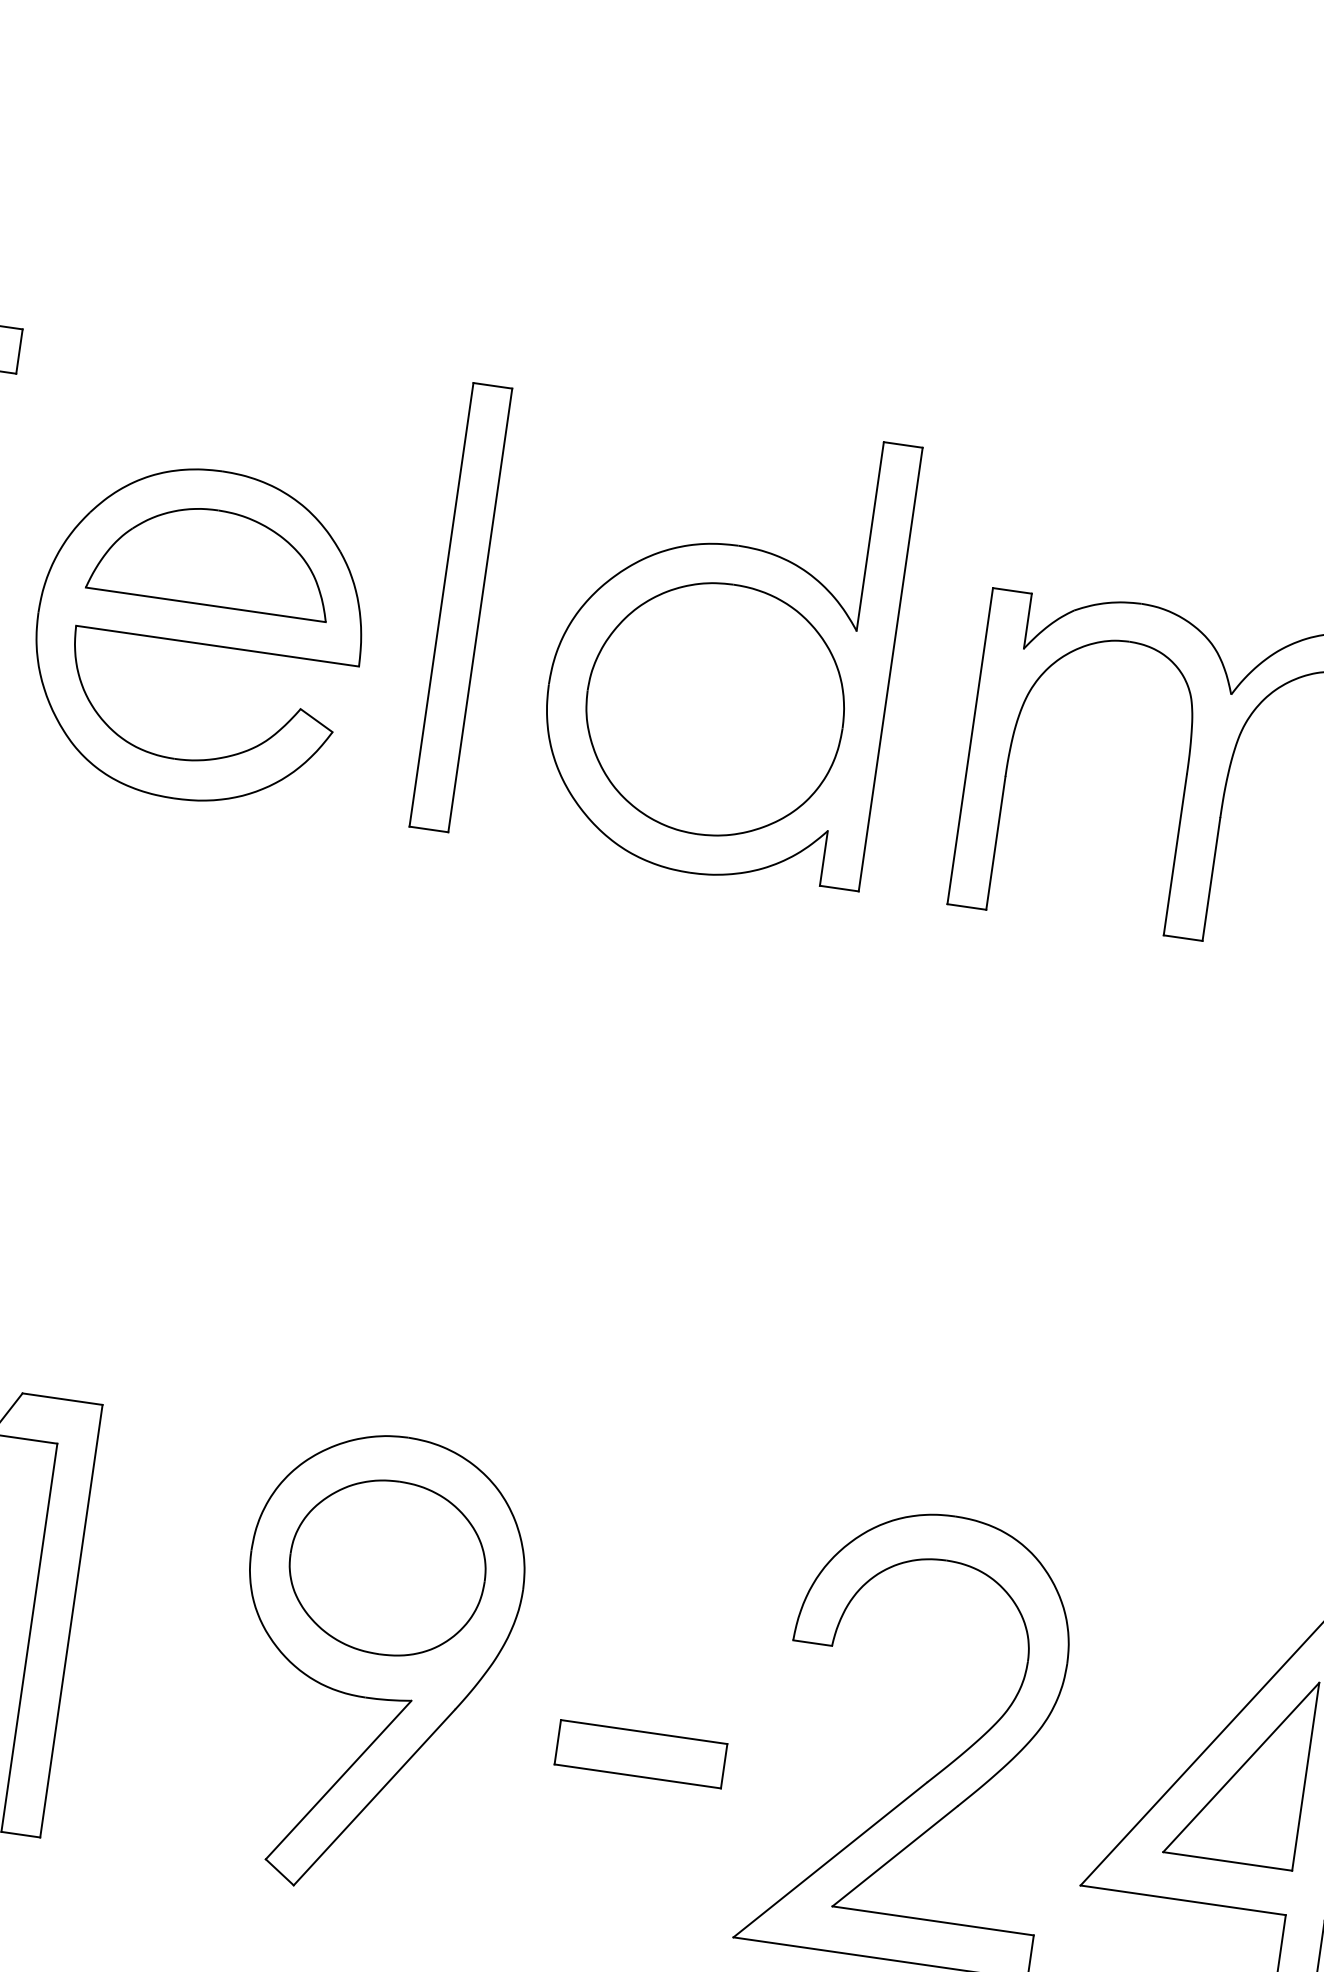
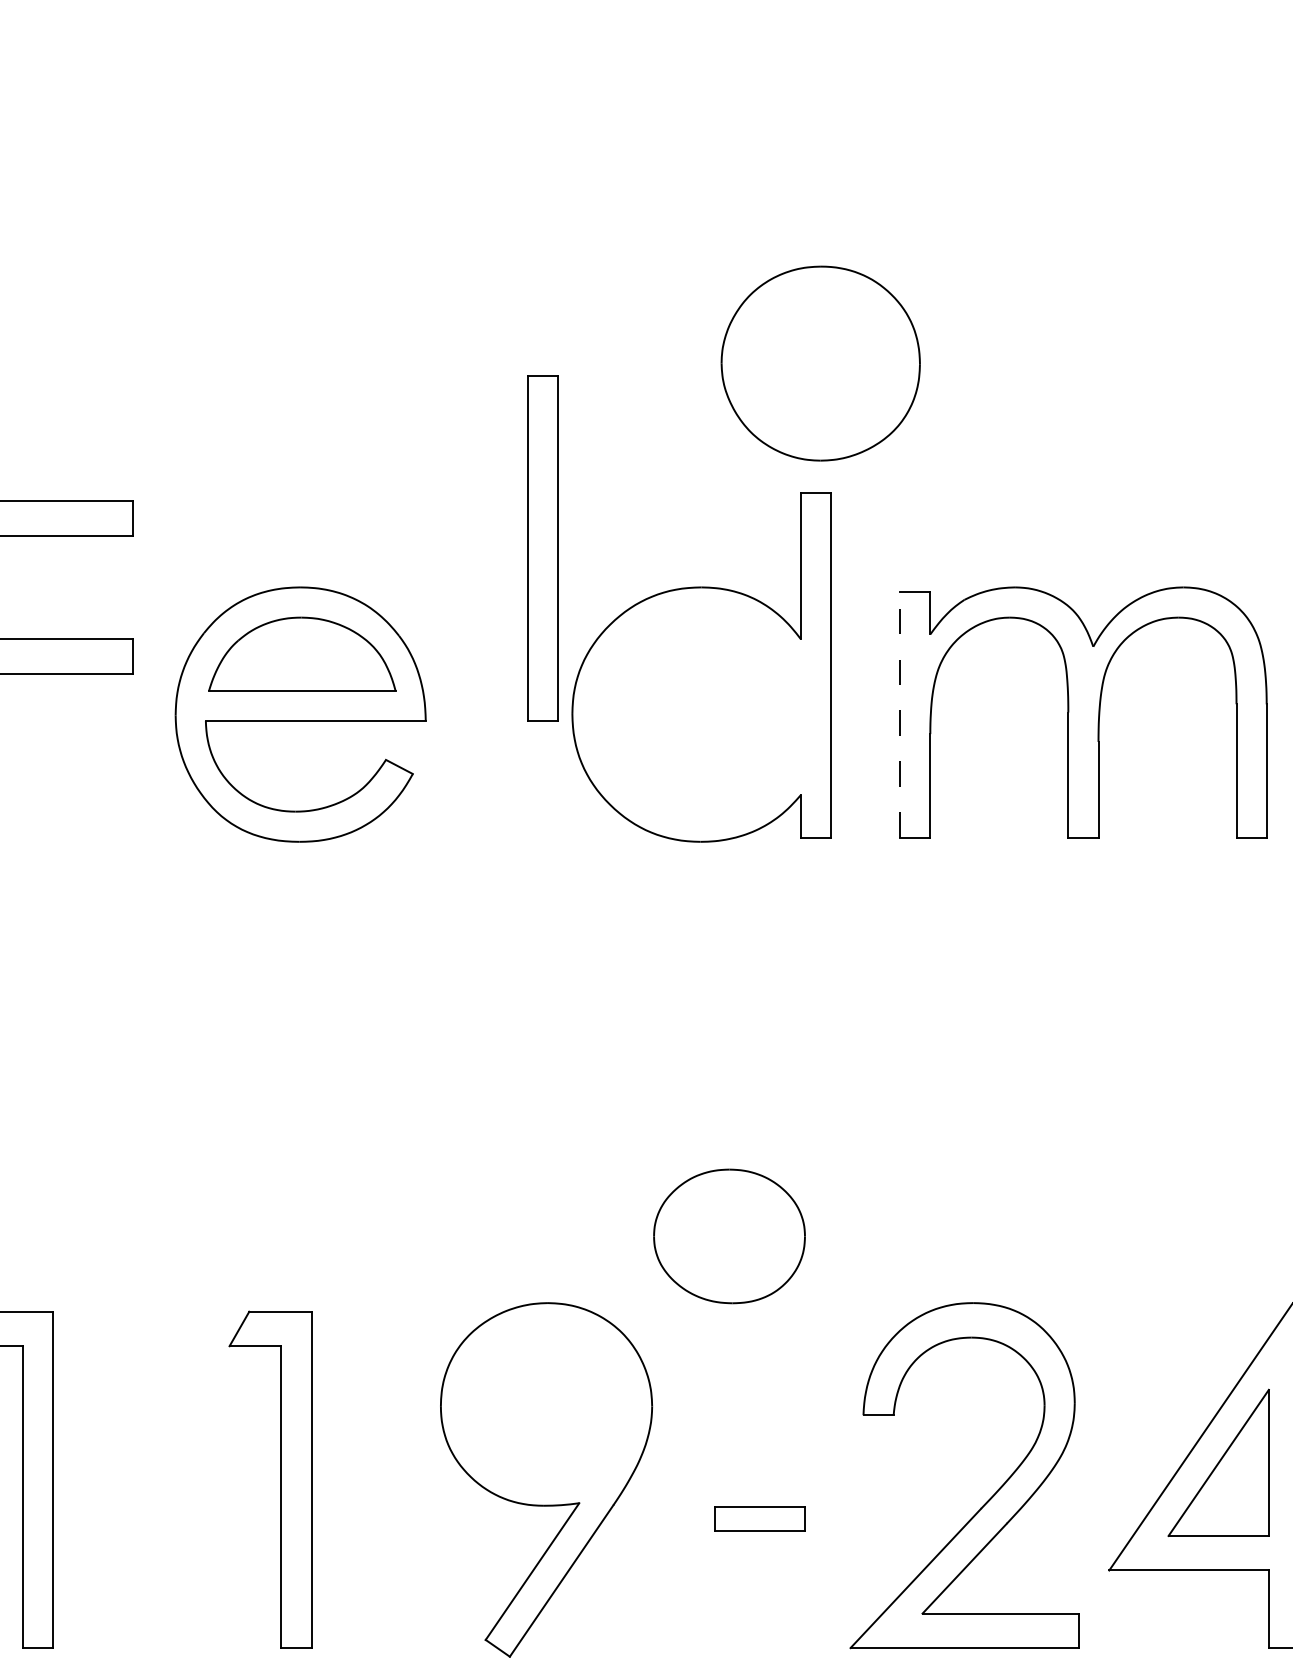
part: (460, 608) -> (542, 548), moved
part: (714, 709) -> (820, 363), moved
line: (970, 746) -> (900, 714), solid -> dashed
part: (387, 1567) -> (729, 1236), moved
part: (640, 1753) -> (759, 1518), size x0.7

